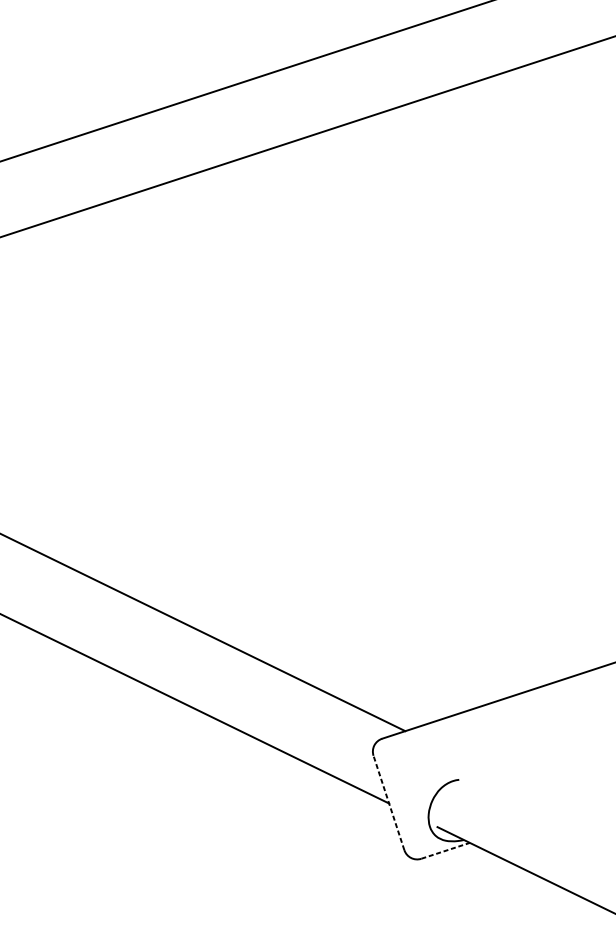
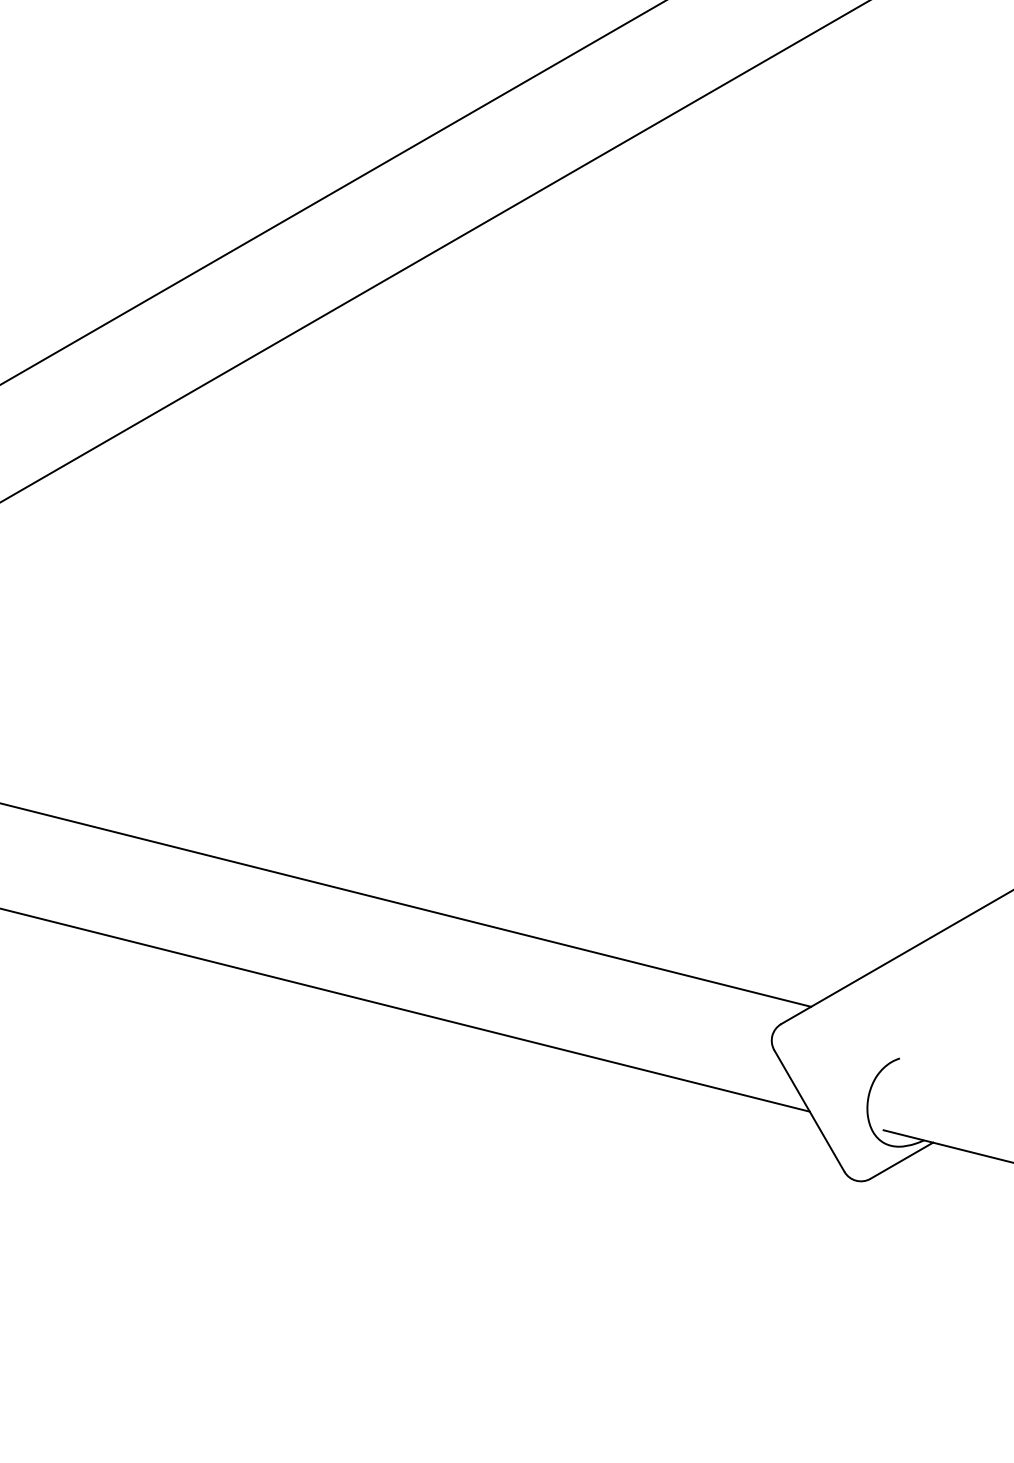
line: (389, 802) -> (809, 1110), dashed -> solid
line: (446, 850) -> (902, 1160), dashed -> solid

